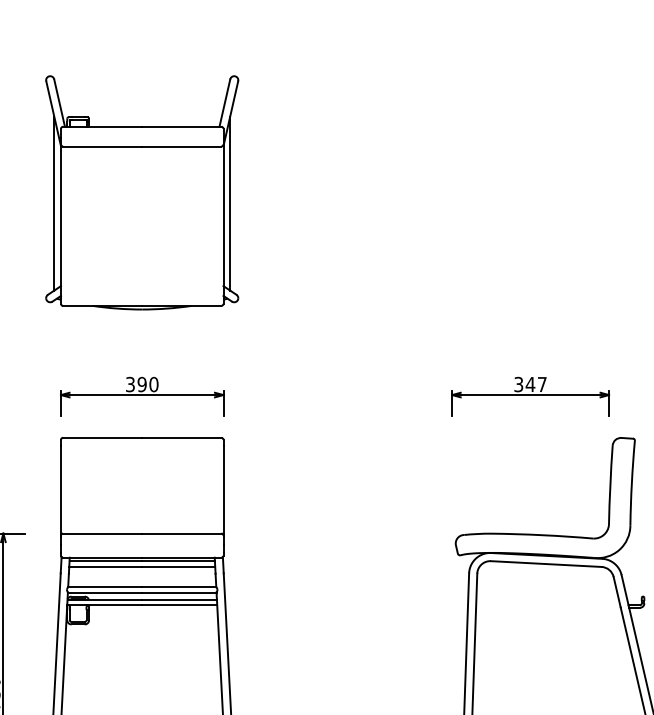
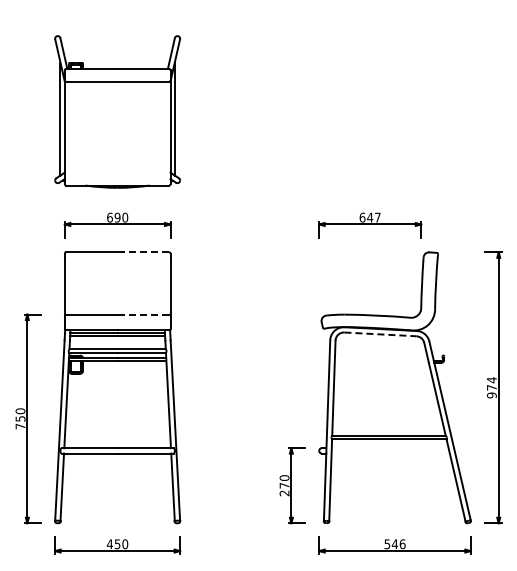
part: (142, 192) -> (117, 111), moved
text: (129, 384) -> (109, 217), 390 -> 690
text: (518, 384) -> (362, 217), 347 -> 647
line: (181, 438) -> (143, 252), solid -> dashed
line: (181, 533) -> (143, 314), solid -> dashed
line: (546, 564) -> (380, 334), solid -> dashed

